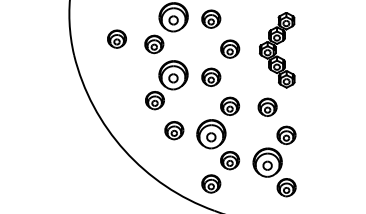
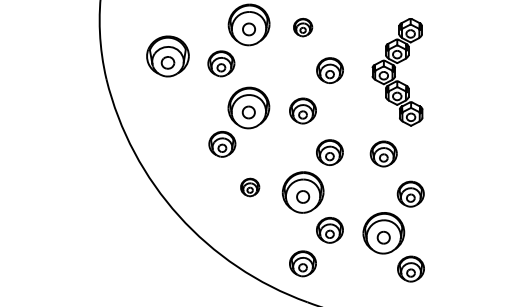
part: (211, 18) -> (303, 26), size x0.7
part: (116, 38) -> (167, 55), size x1.6
part: (174, 130) -> (250, 187), size x0.7

